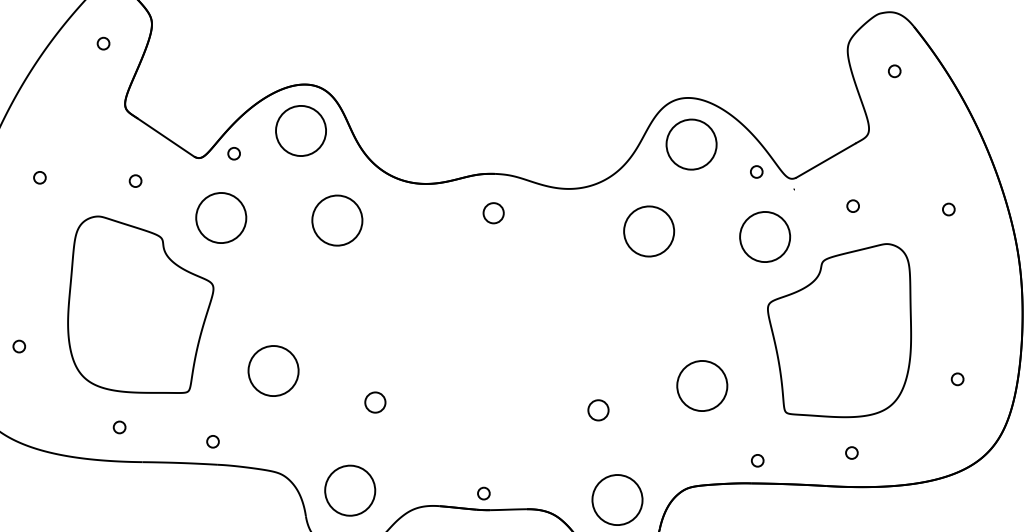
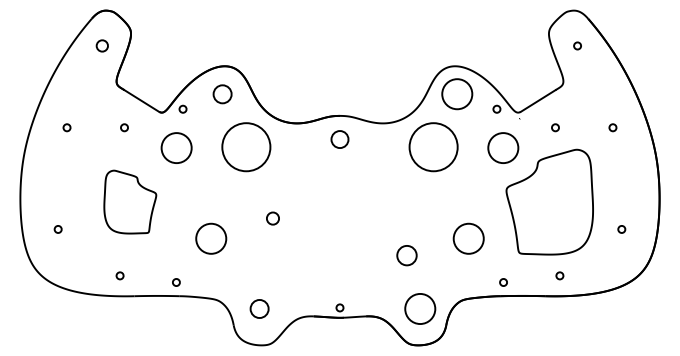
circle: (103, 42) -> (102, 45), size x1.6
circle: (300, 131) -> (222, 94), size x0.6
circle: (492, 213) -> (339, 139), size x1.4
circle: (337, 221) -> (246, 147), size x1.6
circle: (648, 231) -> (433, 147), size x1.6
part: (141, 304) -> (130, 201), size x0.6
circle: (374, 402) -> (272, 218), moved
circle: (597, 410) -> (406, 255), size x1.6
circle: (349, 489) -> (259, 308), size x0.6

